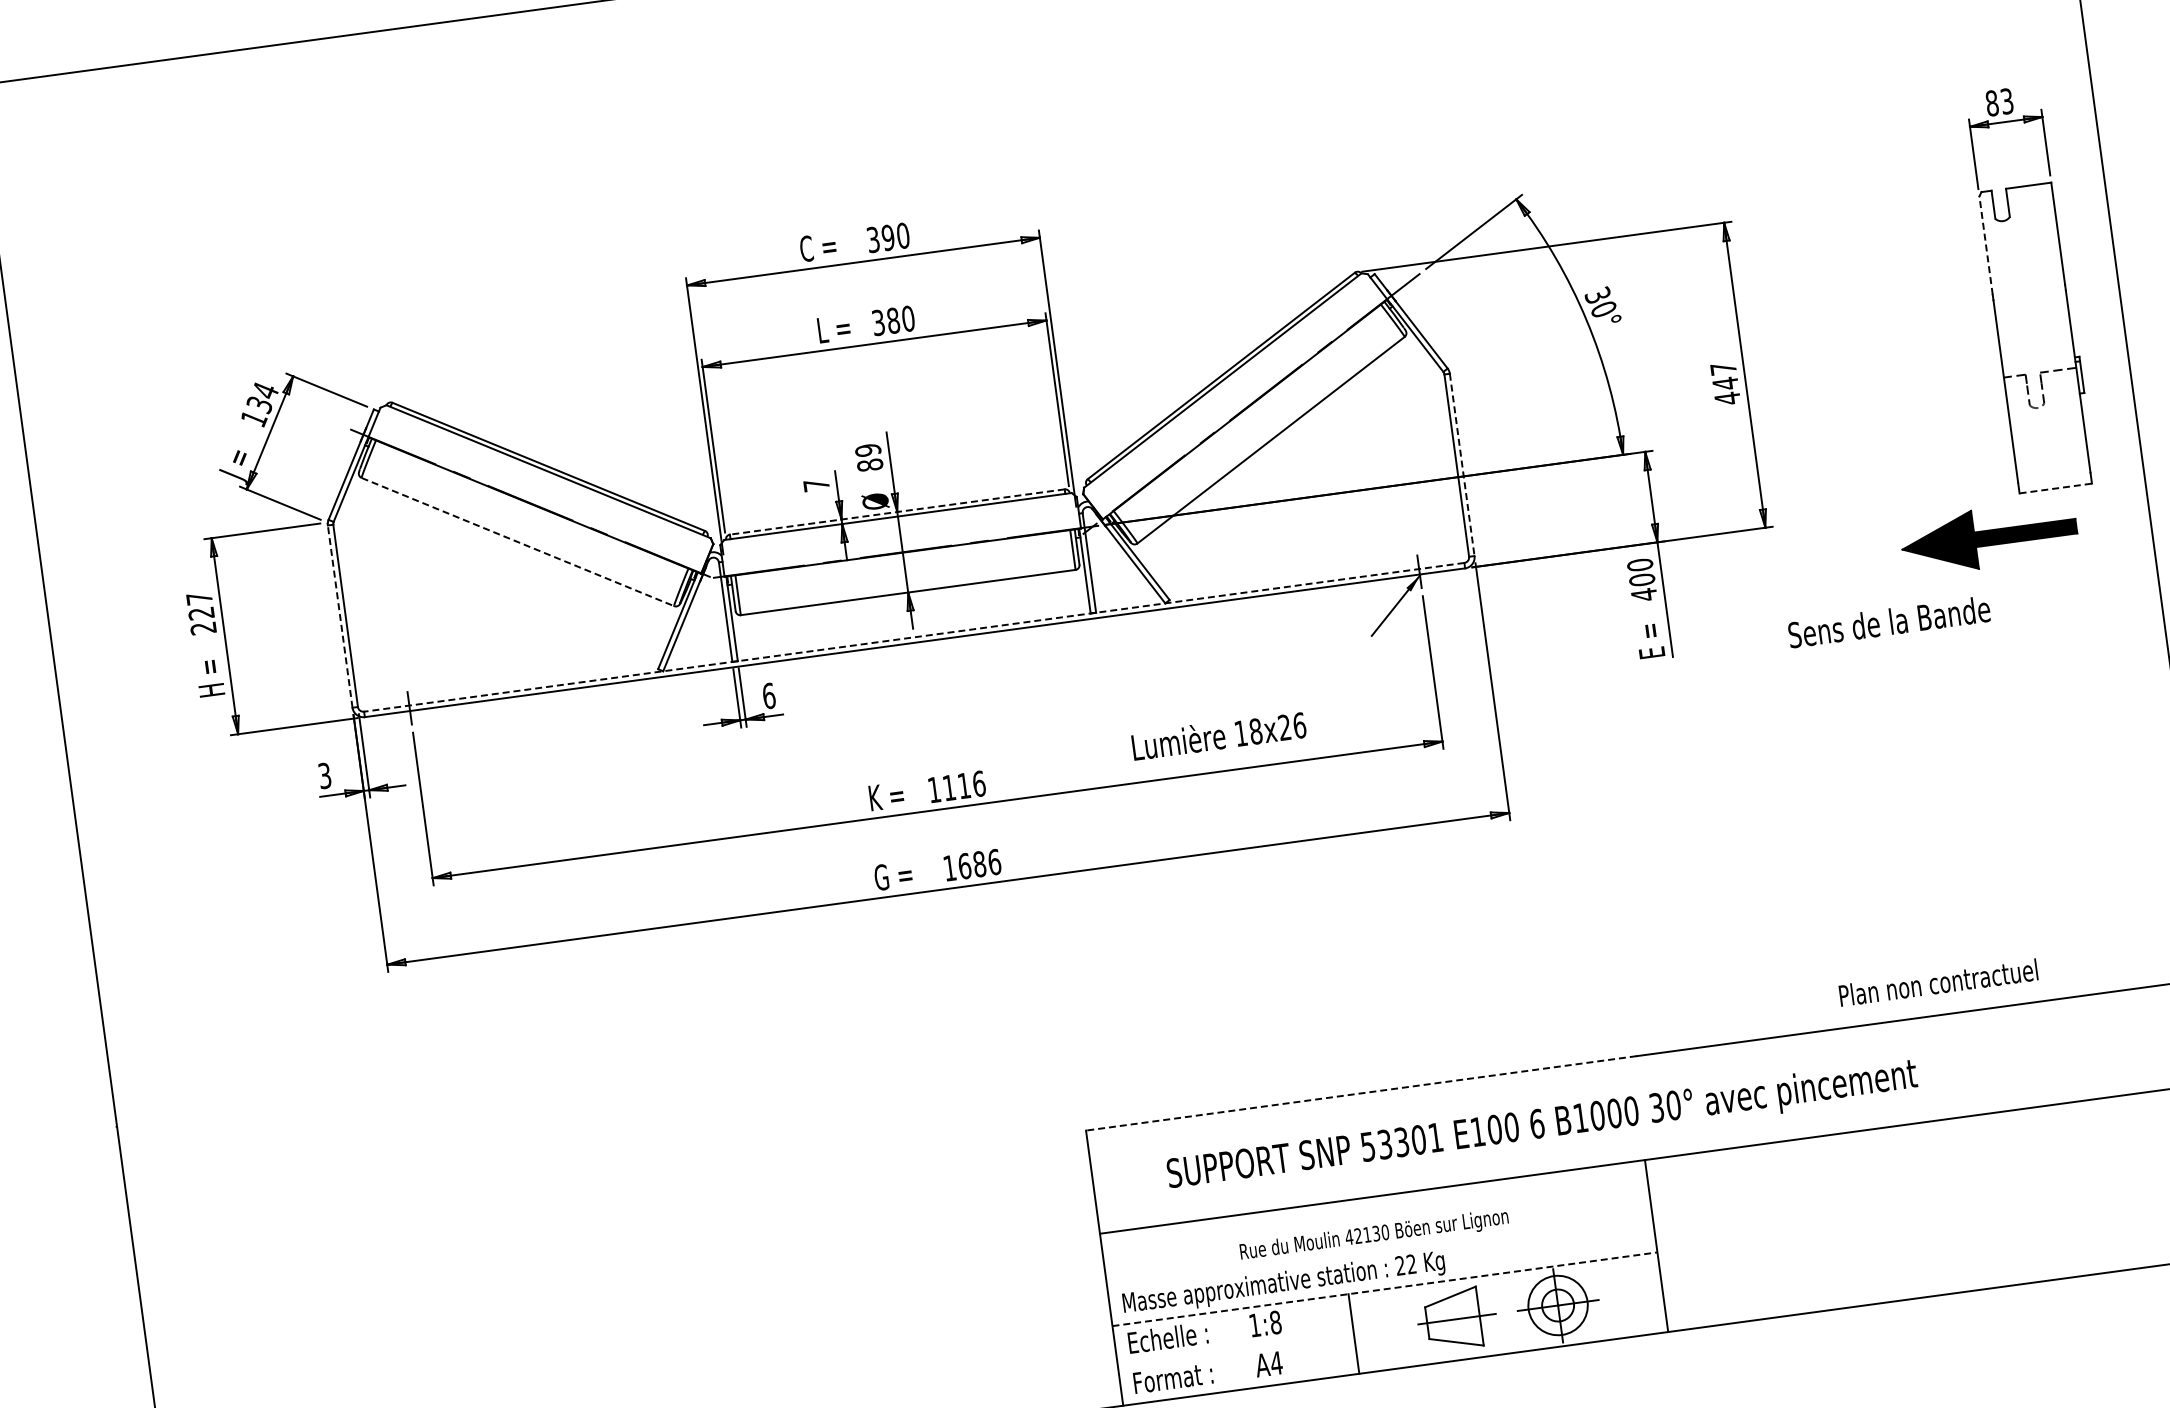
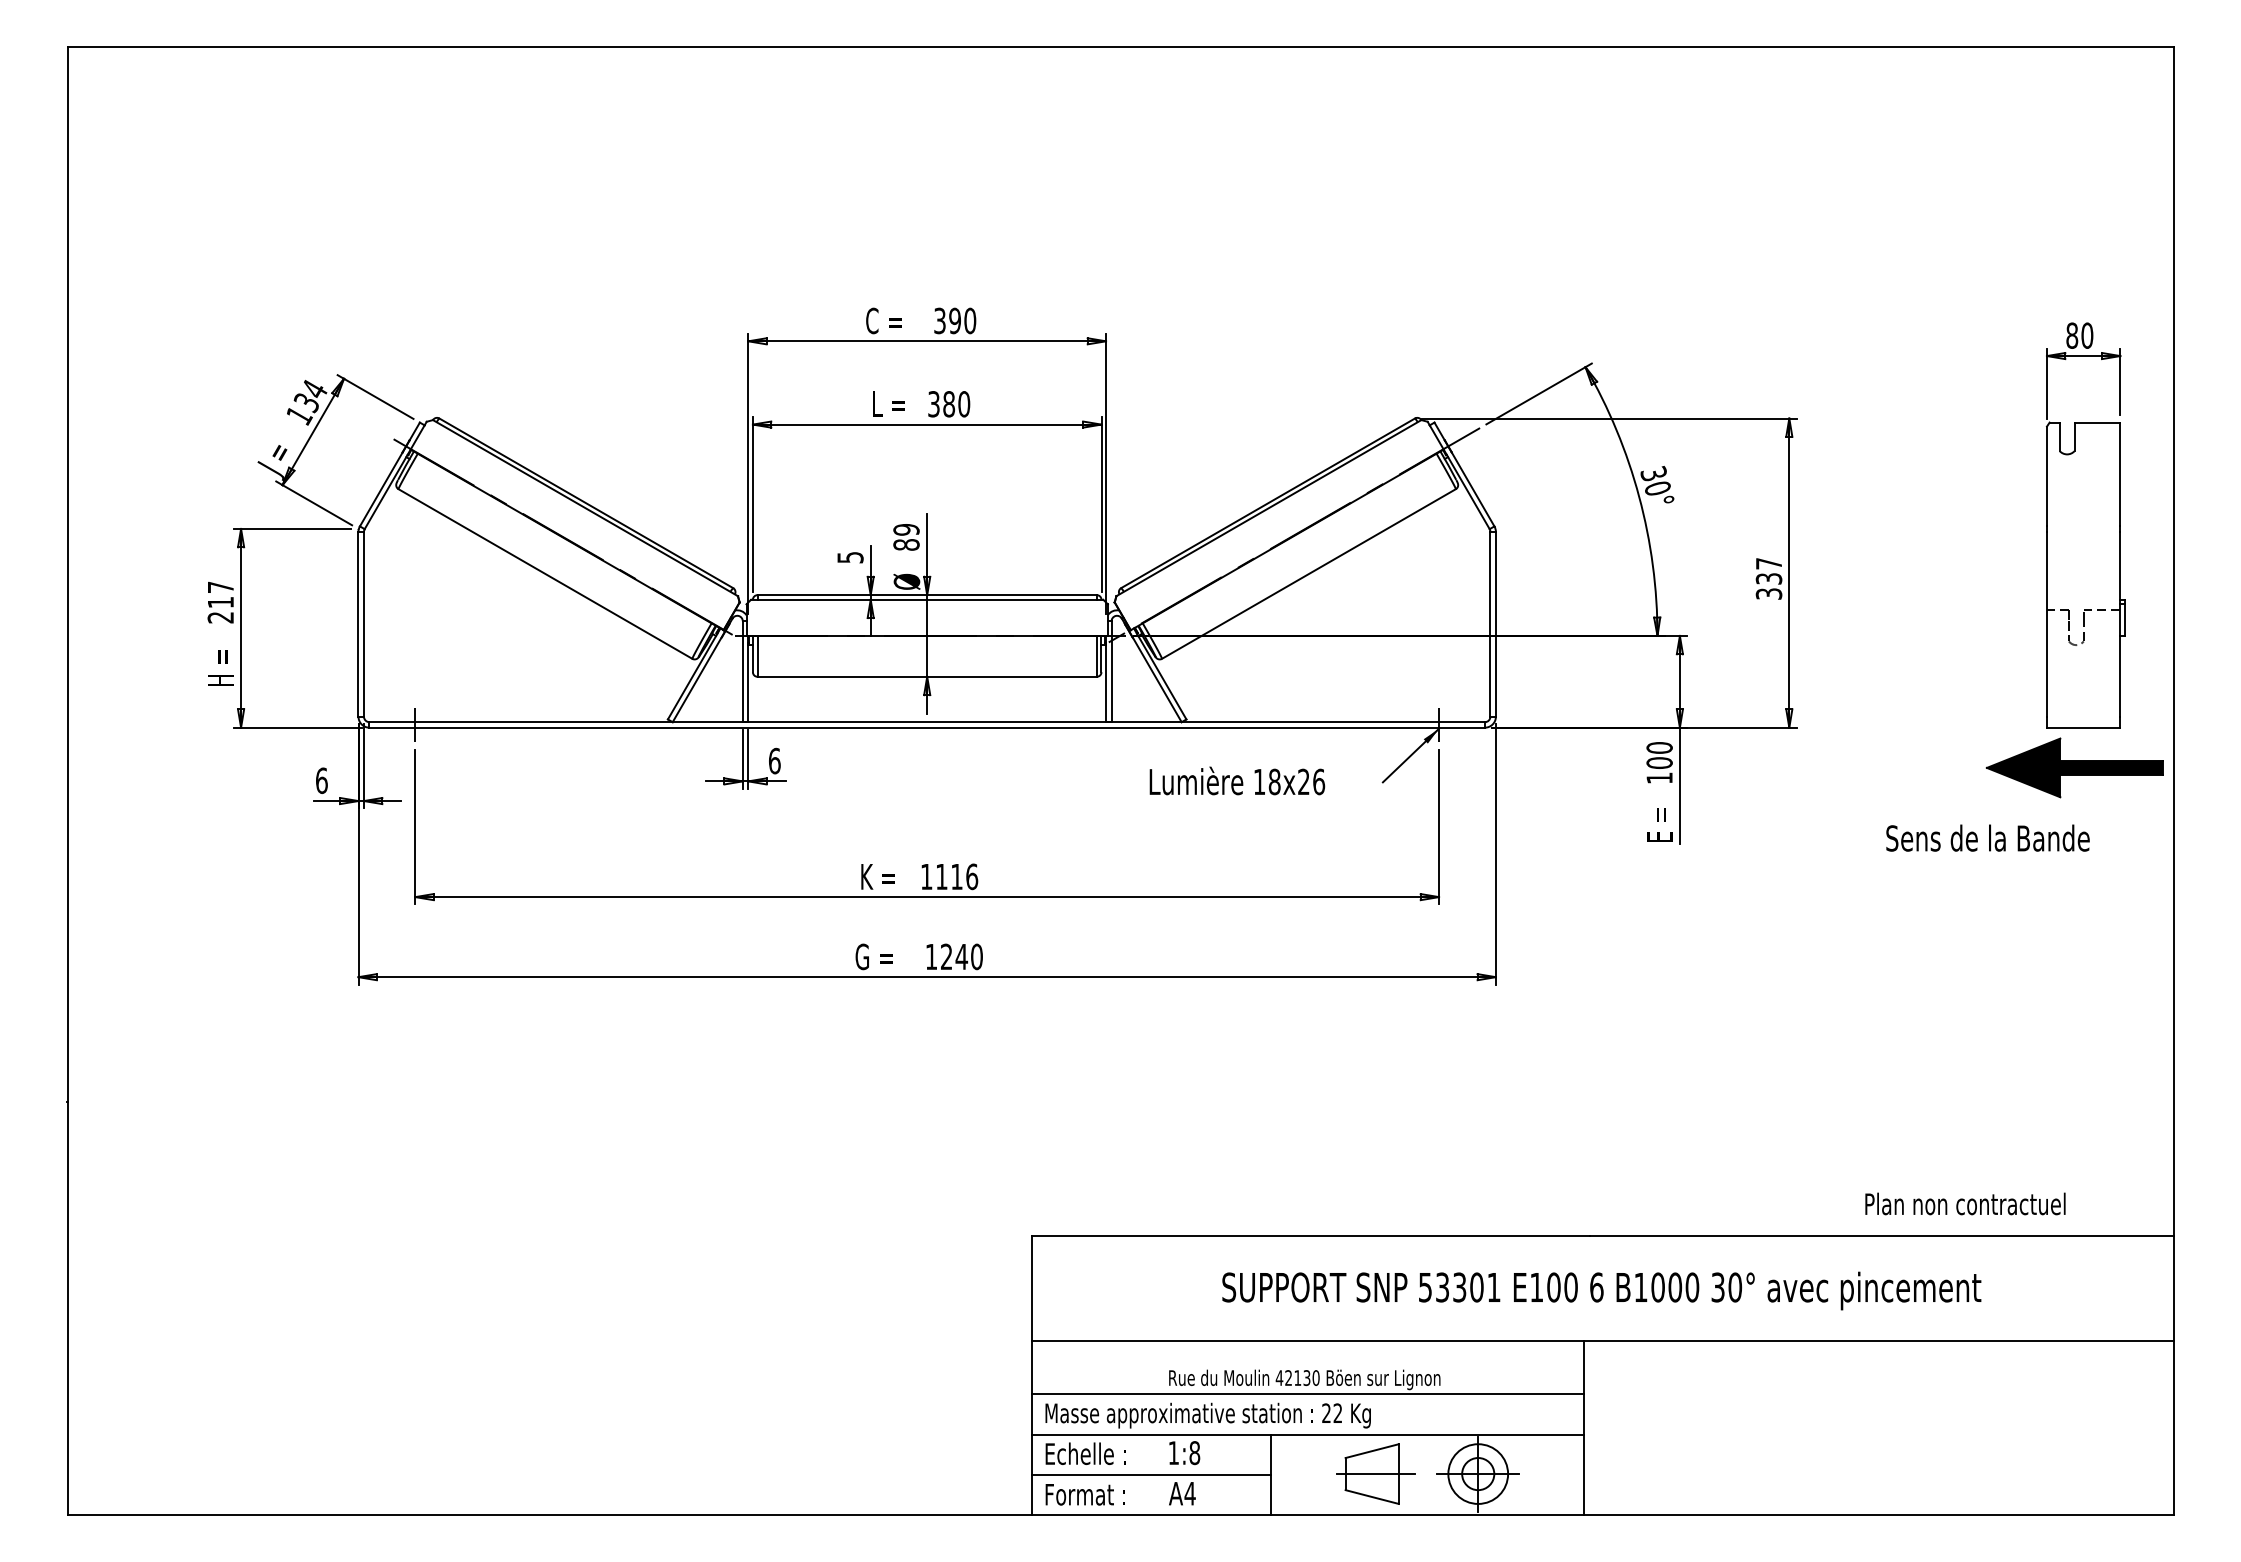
text: (2007, 101) -> (2087, 335), 83 -> 80
line: (1985, 245) -> (2046, 476), dashed -> solid
text: (1726, 391) -> (1768, 586), 447 -> 337
line: (1461, 465) -> (1495, 624), dashed -> solid
text: (816, 485) -> (850, 557), 7 -> 5
line: (2055, 488) -> (2083, 727), dashed -> solid
line: (897, 512) -> (927, 595), dashed -> solid
part: (1988, 537) -> (2074, 767), moved
line: (518, 542) -> (545, 574), dashed -> solid
text: (1644, 595) -> (1659, 778), 400 -> 100
text: (201, 613) -> (220, 602), 227 -> 217
line: (340, 615) -> (358, 623), dashed -> solid
text: (1888, 621) -> (1987, 837), moved
line: (914, 637) -> (927, 722), dashed -> solid
text: (1219, 735) -> (1237, 780), moved
text: (324, 775) -> (321, 780), 3 -> 6
text: (979, 863) -> (961, 956), 1686 -> 1240
text: (1938, 982) -> (1965, 1203), moved
line: (1360, 1093) -> (1310, 1236), dashed -> solid
text: (1542, 1126) -> (1601, 1290), moved
line: (1379, 1249) -> (1307, 1394), added
line: (1385, 1289) -> (1308, 1434), dashed -> solid
line: (1235, 1349) -> (1151, 1474), added

